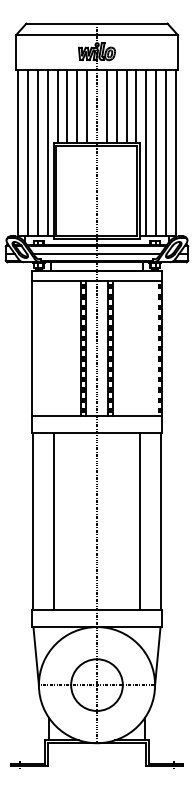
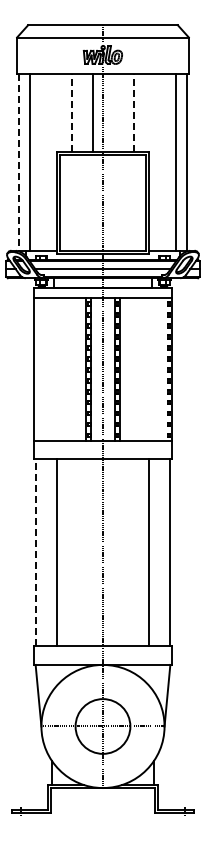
line: (57, 105) -> (61, 112), removed
line: (77, 105) -> (82, 112), removed
line: (106, 105) -> (113, 112), removed
line: (116, 105) -> (123, 112), removed
line: (136, 105) -> (144, 112), removed
line: (67, 106) -> (71, 113), solid -> dashed
line: (126, 106) -> (134, 113), solid -> dashed
line: (18, 153) -> (19, 162), solid -> dashed
line: (38, 153) -> (40, 162), removed
line: (47, 153) -> (50, 162), removed
line: (146, 153) -> (155, 162), removed
line: (155, 153) -> (165, 162), removed
line: (33, 521) -> (35, 552), solid -> dashed

